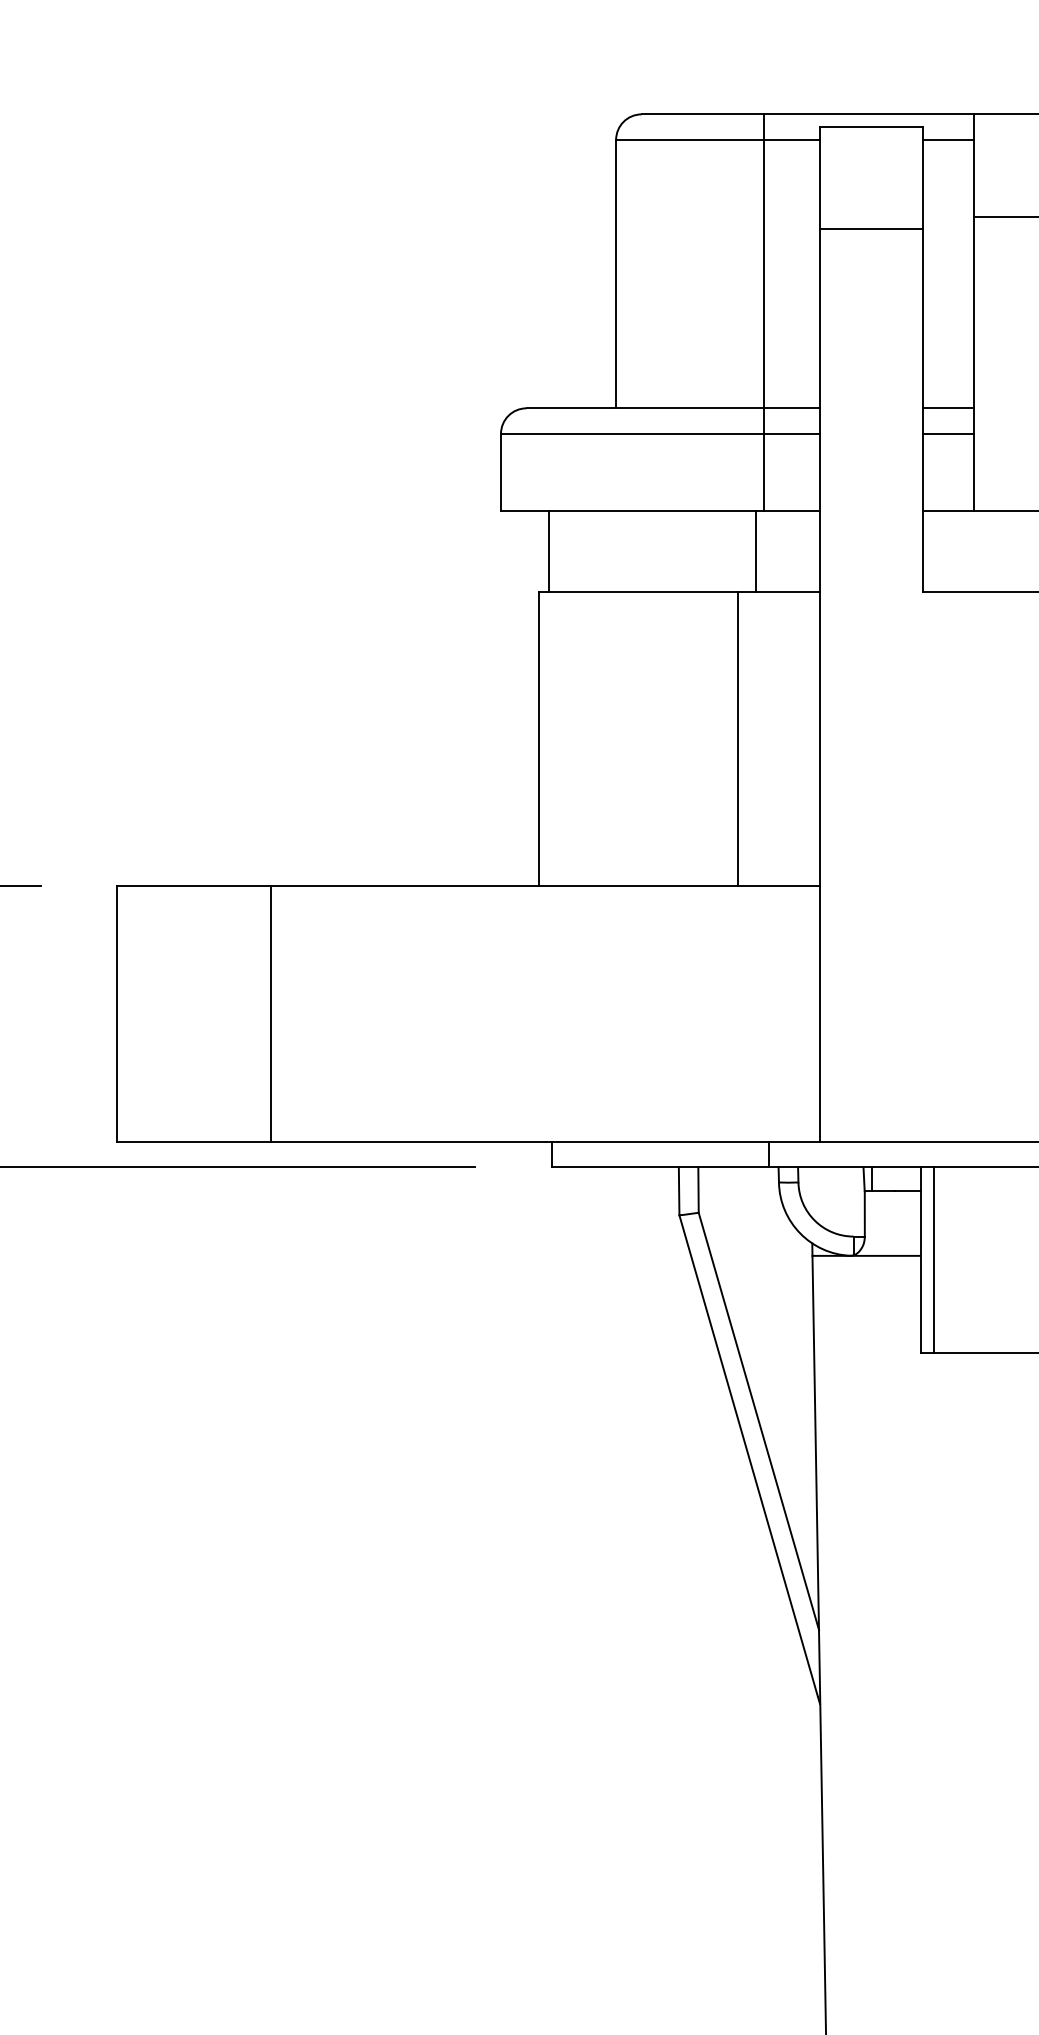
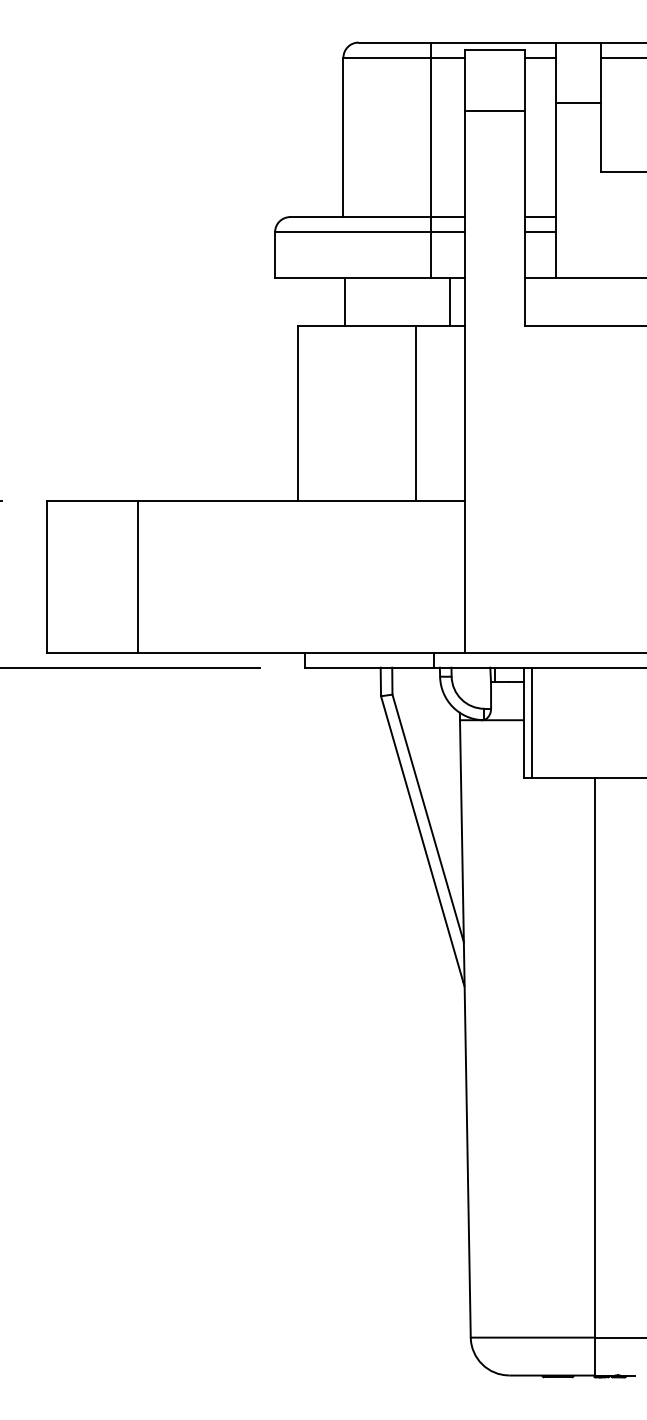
line: (548, 550) -> (344, 301), moved
line: (756, 550) -> (449, 301), moved

